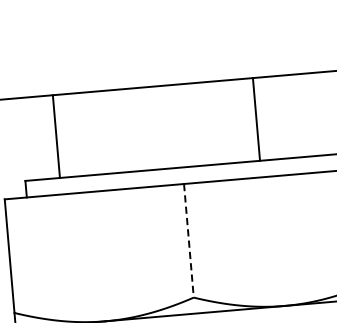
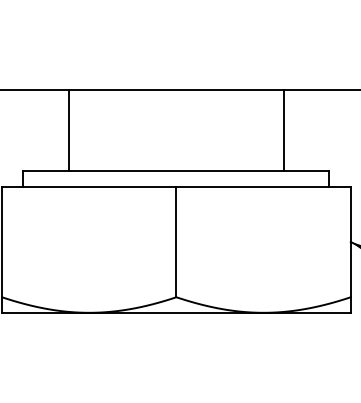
line: (256, 119) -> (283, 130), moved
line: (56, 136) -> (69, 130), moved
line: (189, 241) -> (176, 242), dashed -> solid

